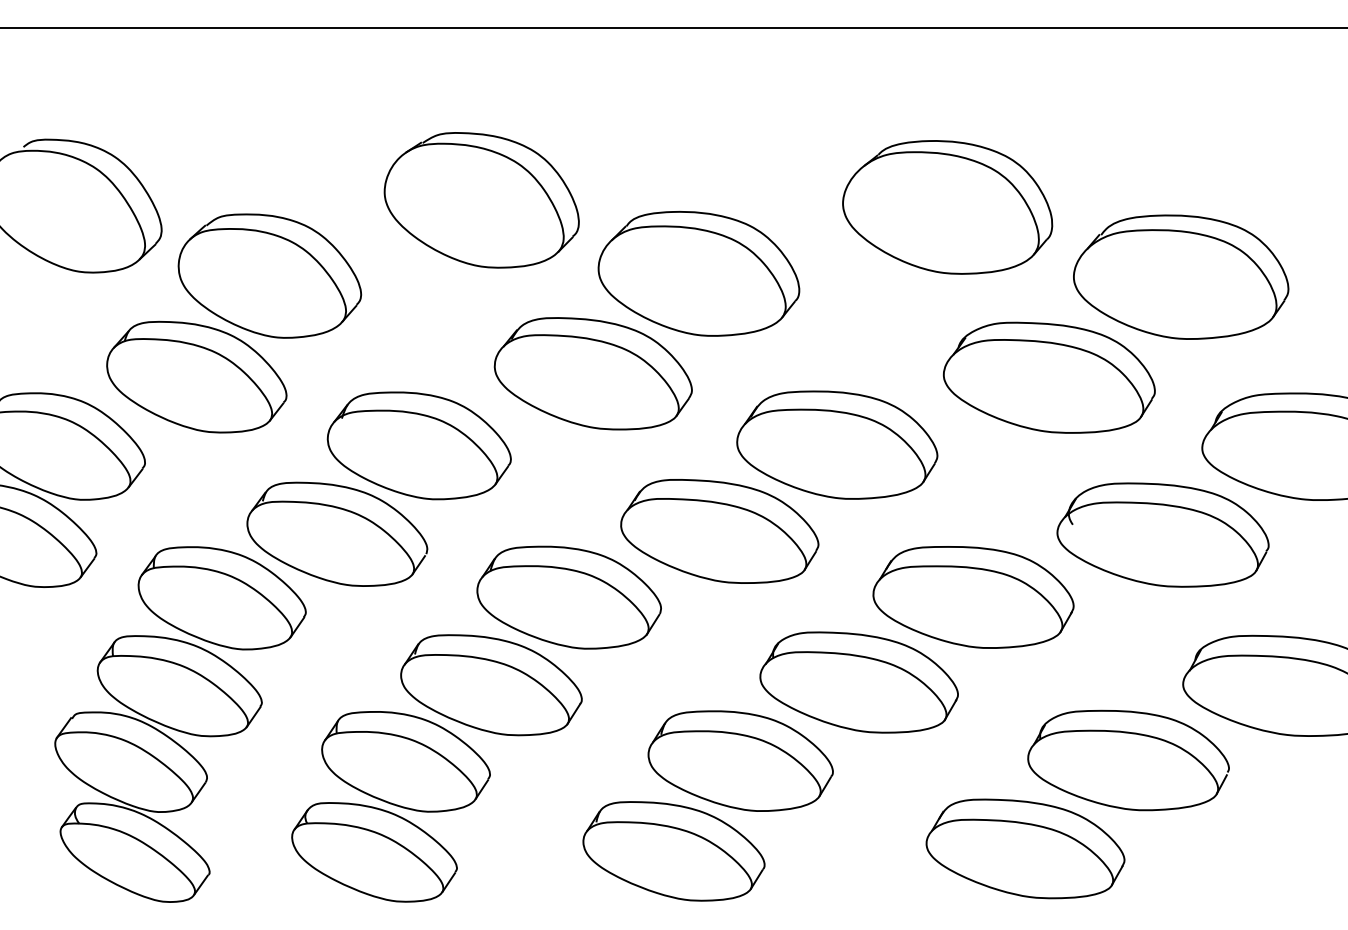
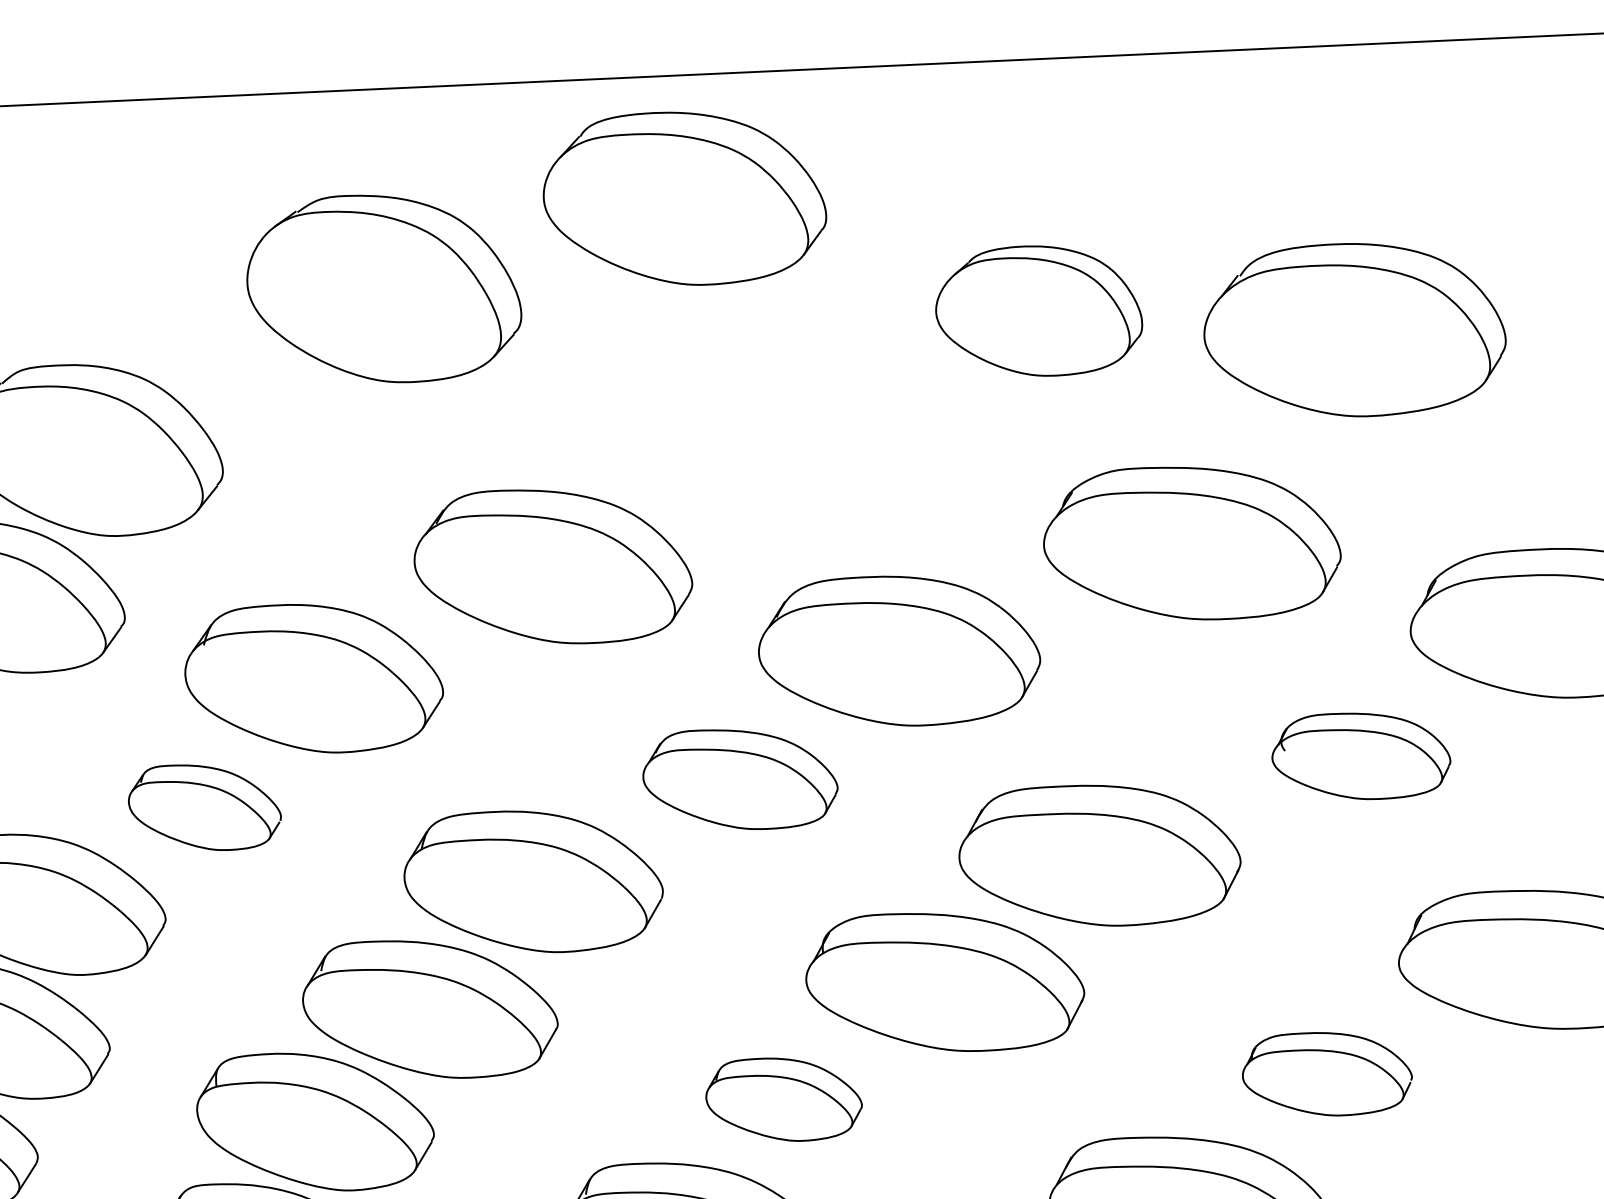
part: (481, 200) -> (383, 289), moved
part: (947, 207) -> (1038, 311), size x0.7
part: (698, 273) -> (683, 198), moved
part: (1181, 276) -> (1355, 329), moved
part: (719, 531) -> (739, 779), size x0.7
part: (337, 533) -> (204, 806), size x0.6
part: (1162, 534) -> (1360, 755), size x0.6
part: (740, 760) -> (783, 1098), size x0.6
part: (1128, 760) -> (1327, 1074), size x0.6

